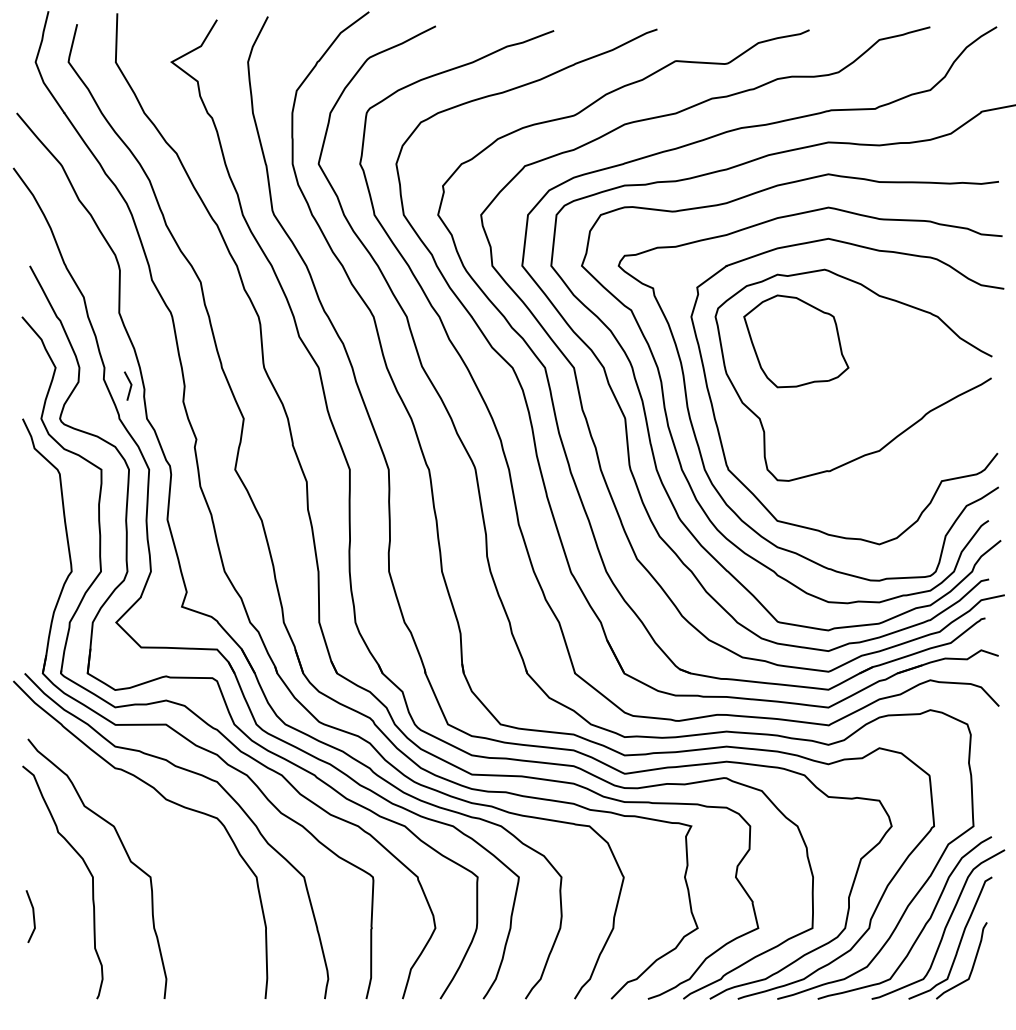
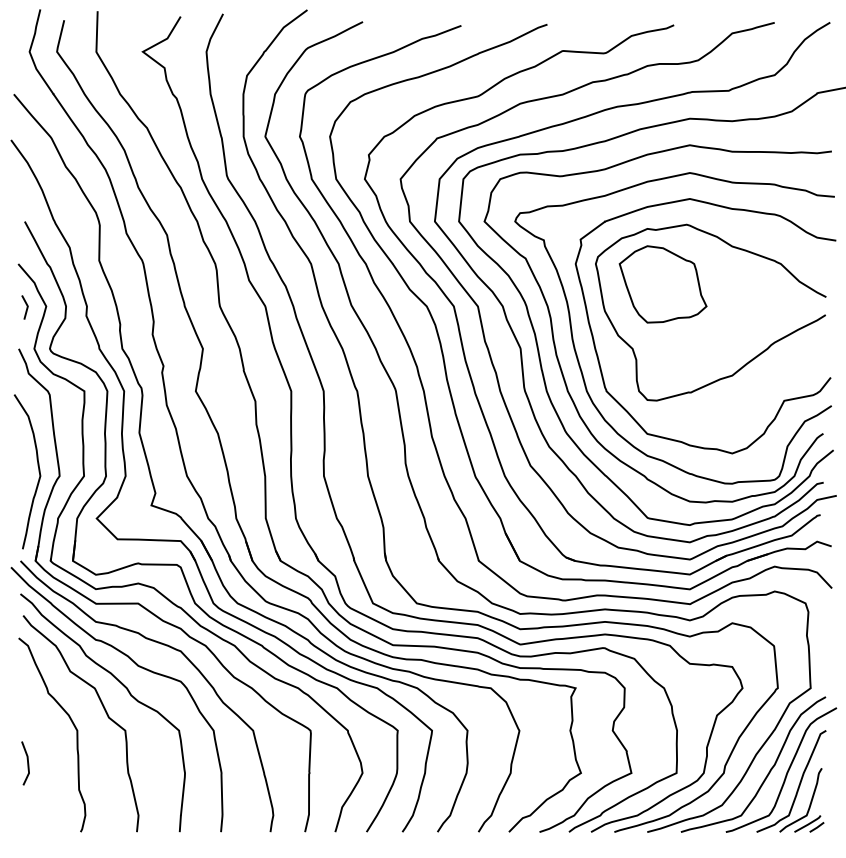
line: (130, 385) -> (27, 306), moved
curve: (46, 566) -> (38, 471), added
curve: (155, 833) -> (129, 694), added
part: (971, 988) -> (809, 823), added

